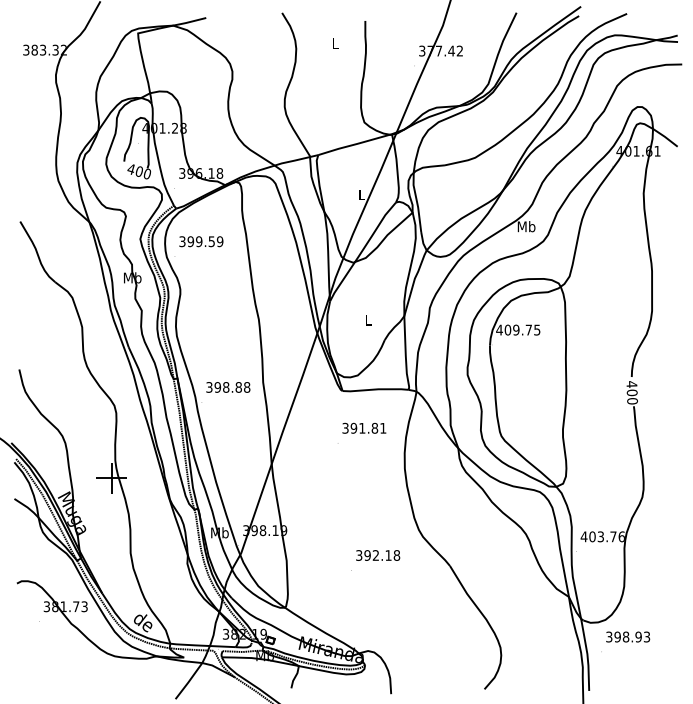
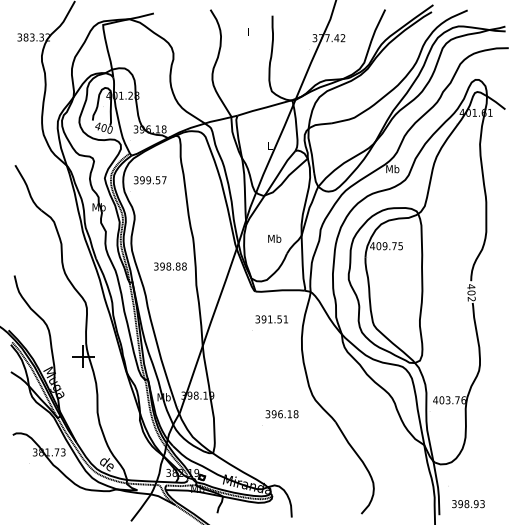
text: (219, 241) -> (163, 180), 399.59 -> 399.57
text: (368, 319) -> (274, 238), L -> Mb
text: (228, 387) -> (170, 266), moved
text: (632, 401) -> (471, 299), 400 -> 402
text: (374, 427) -> (279, 318), 391.81 -> 391.51
text: (375, 555) -> (280, 414), 392.18 -> 396.18
text: (628, 636) -> (468, 503), moved

